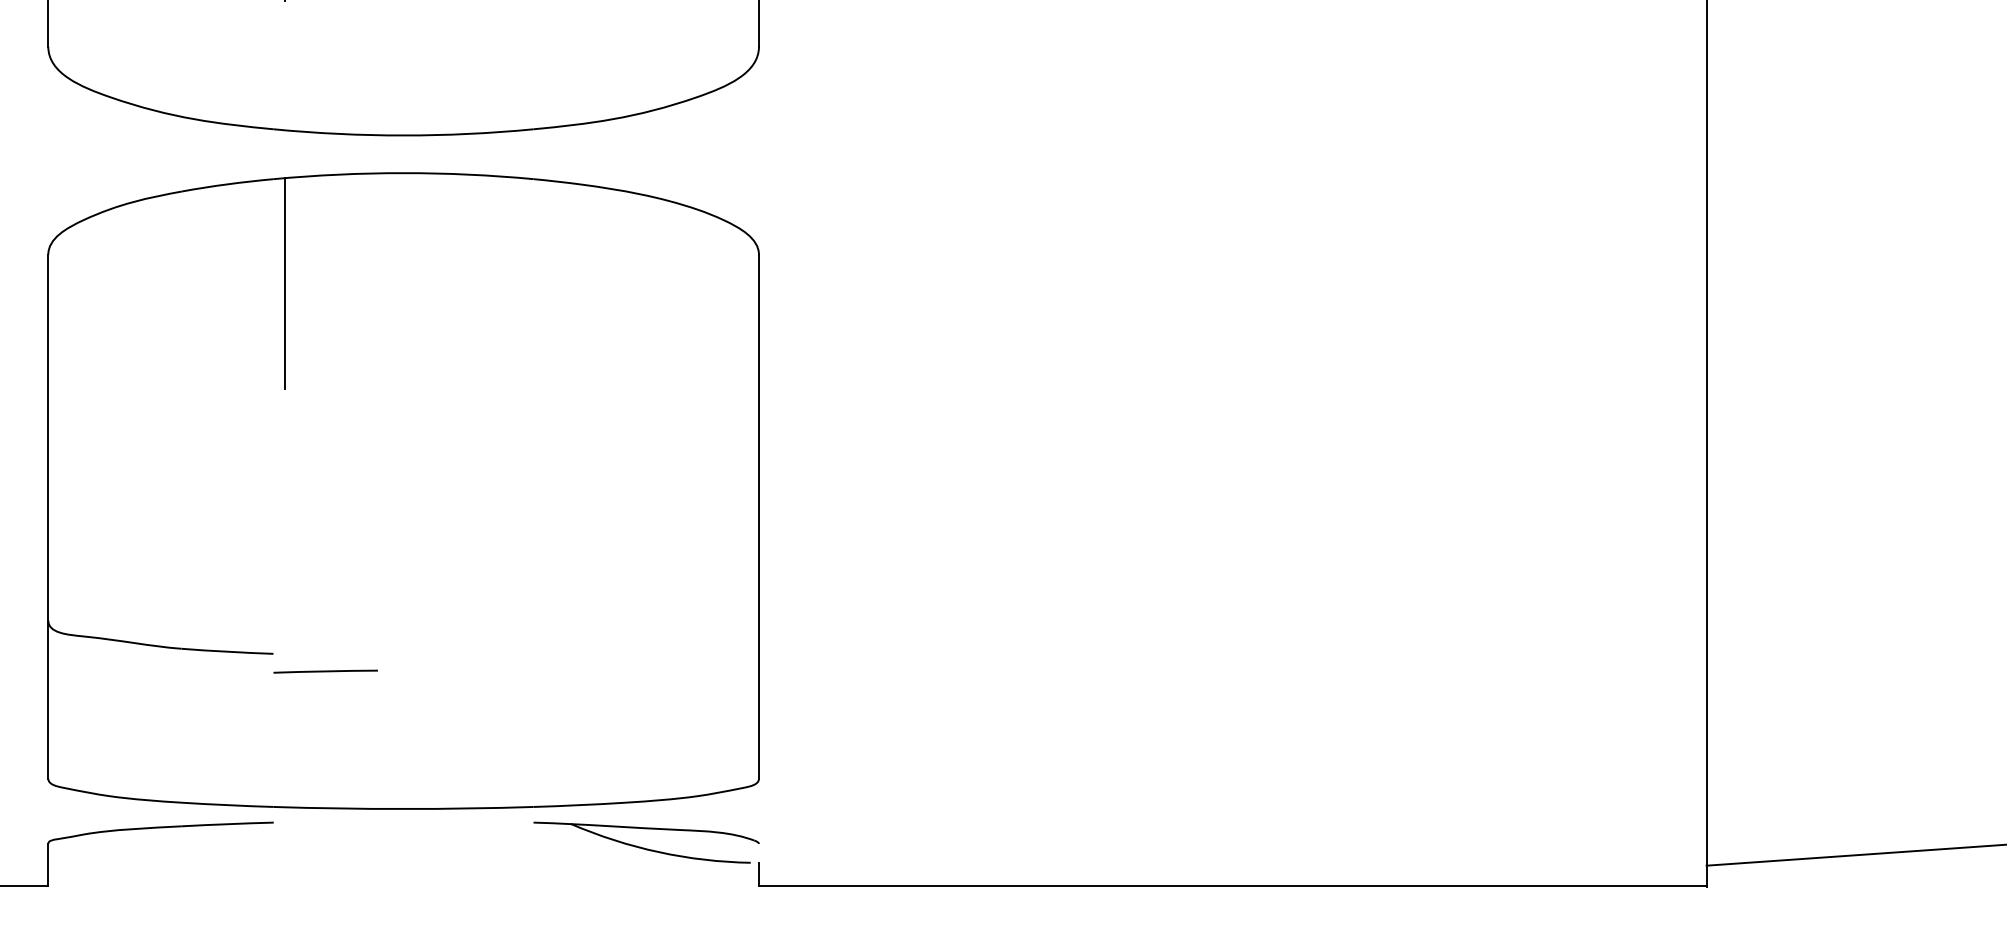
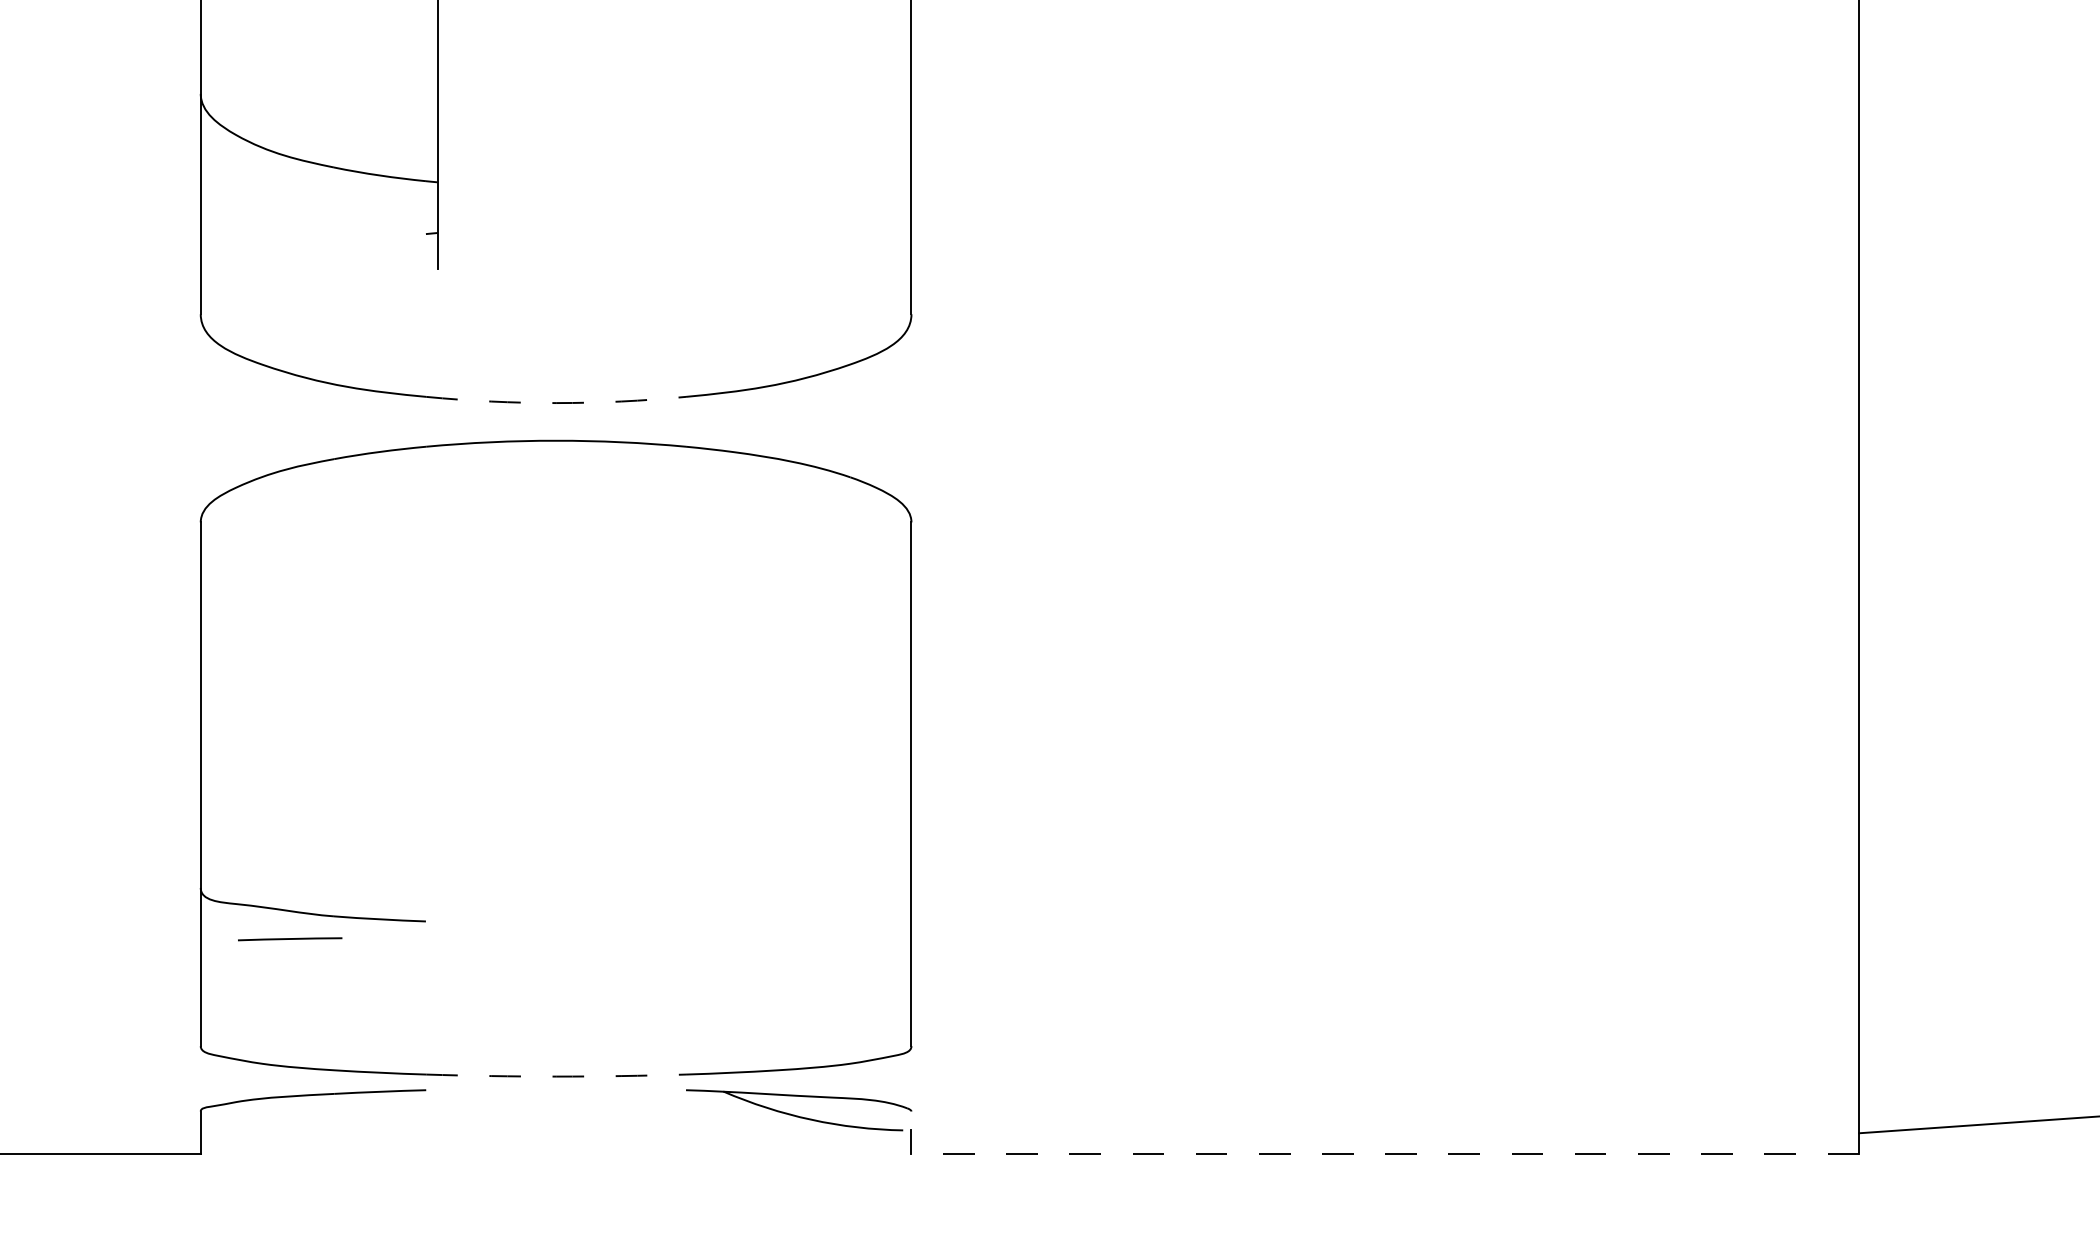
arc: (404, 135) -> (556, 403), solid -> dashed
line: (285, 282) -> (437, 550), removed
line: (326, 671) -> (290, 939), moved
arc: (404, 808) -> (556, 1076), solid -> dashed
line: (1233, 885) -> (1385, 1153), solid -> dashed

